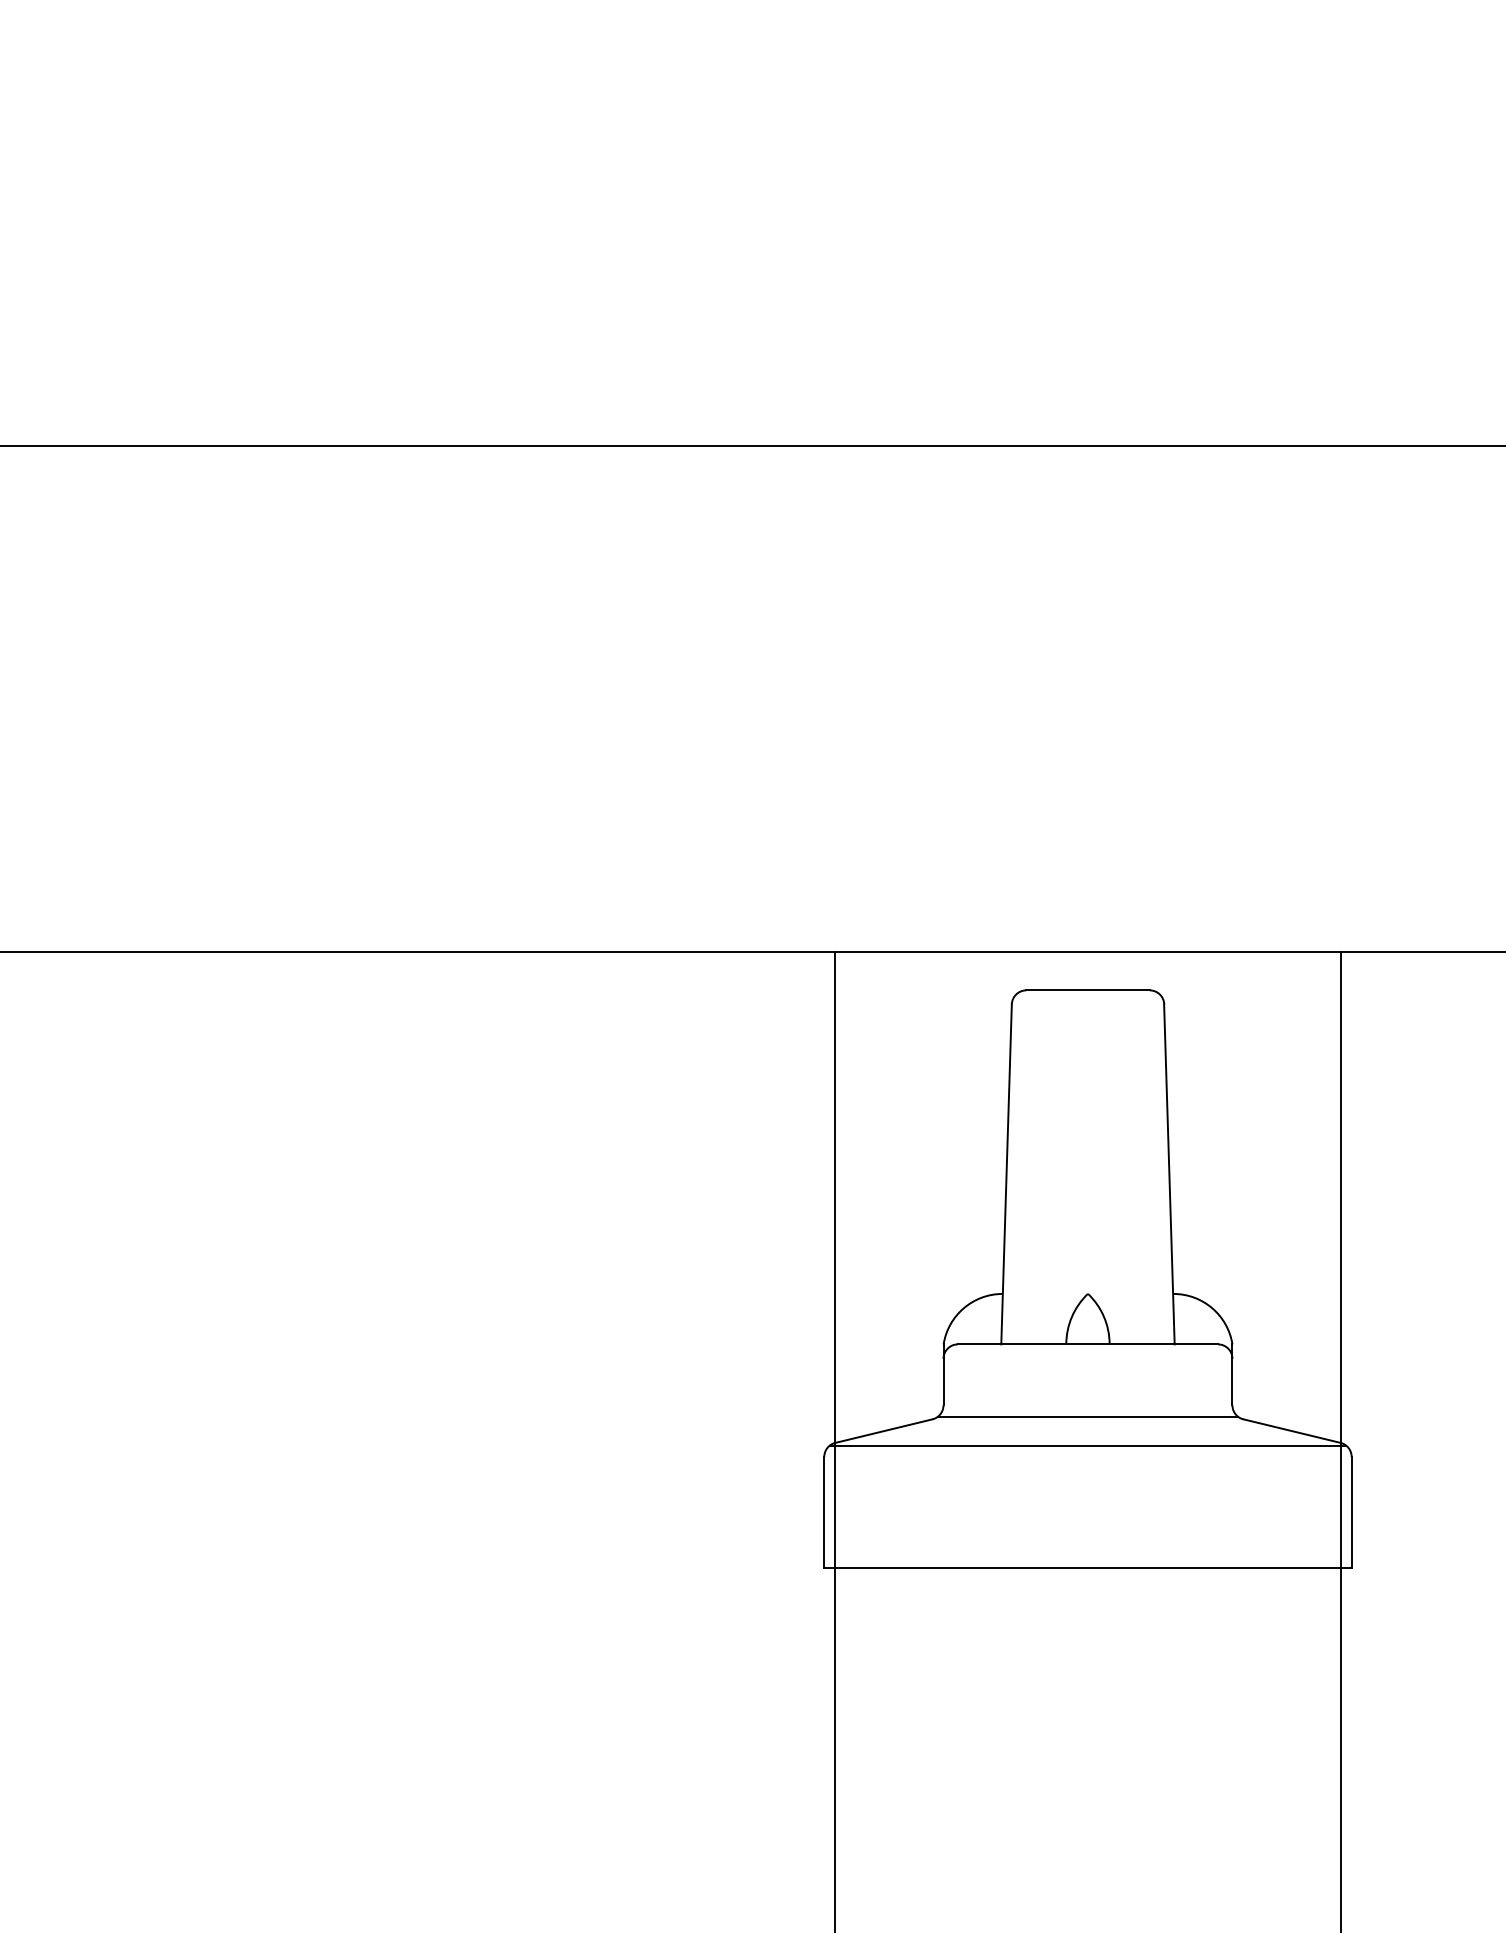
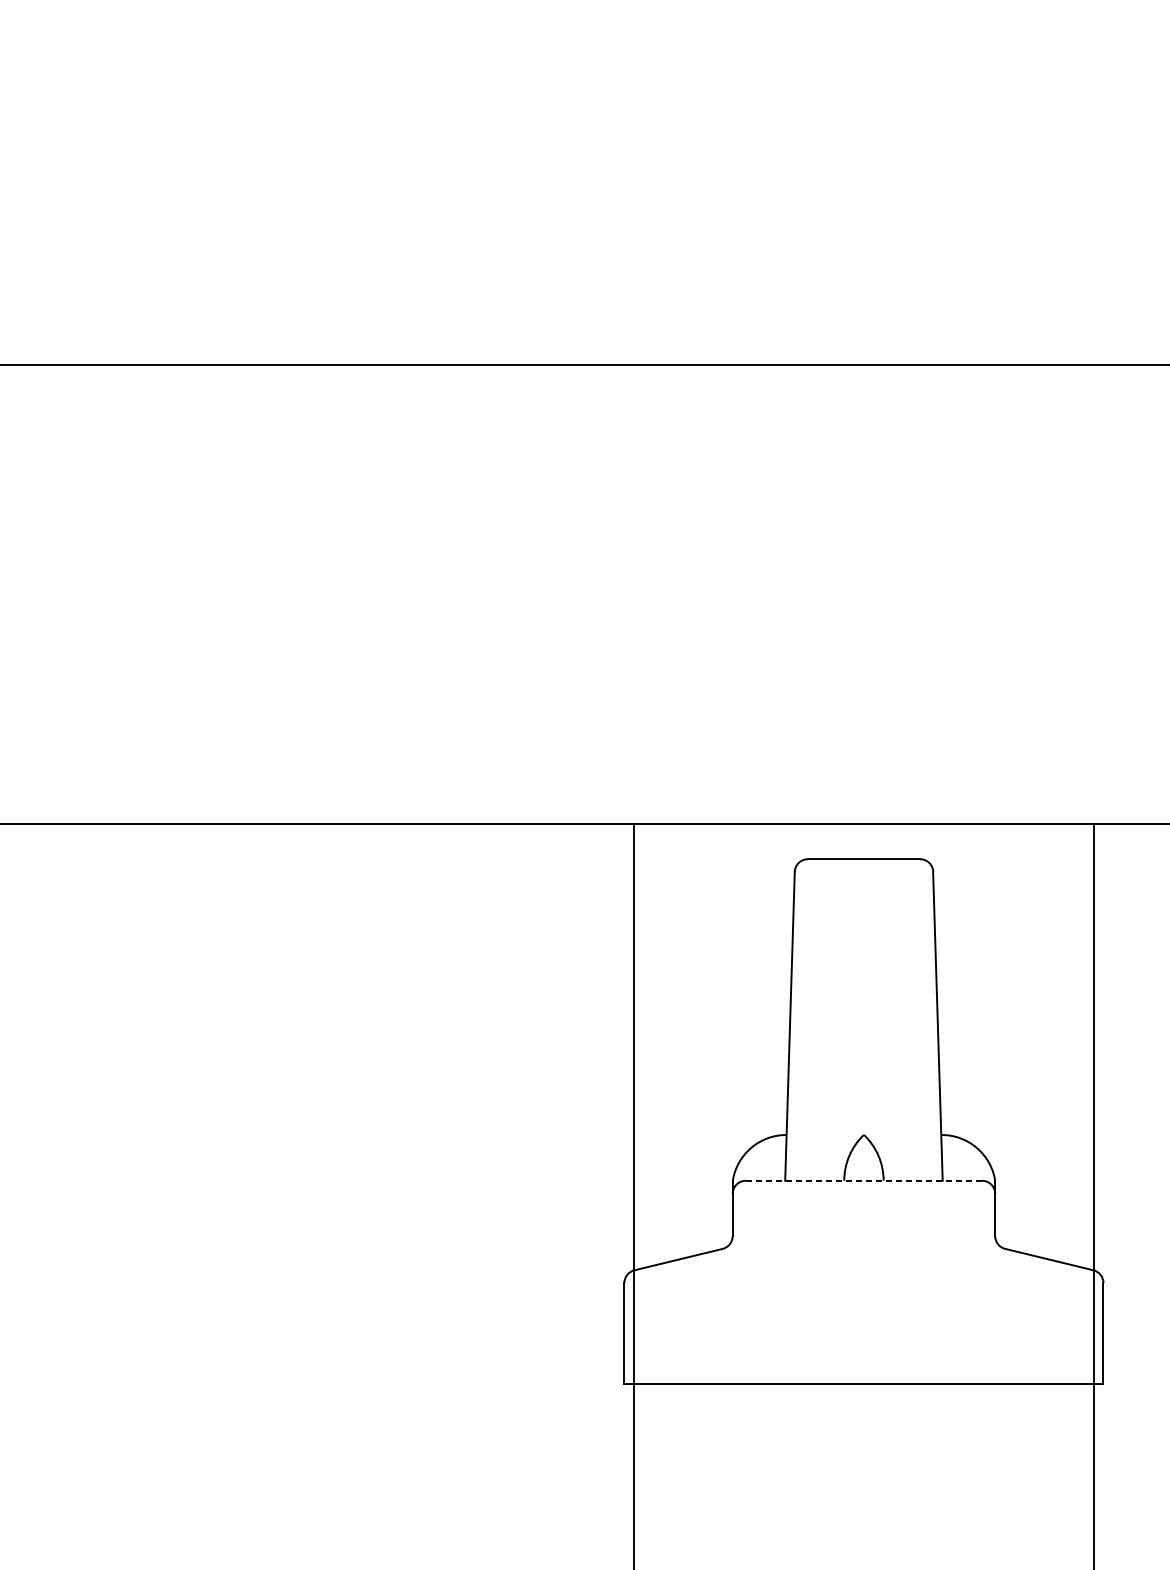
line: (1088, 1344) -> (864, 1180), solid -> dashed
line: (1087, 1416) -> (863, 1246), removed
line: (1087, 1445) -> (863, 1272), removed

